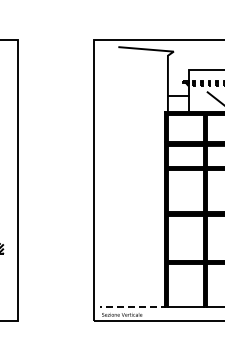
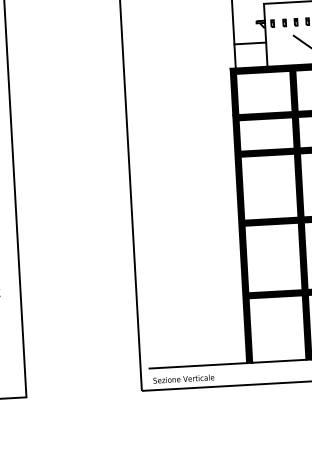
line: (133, 306) -> (200, 365), dashed -> solid

